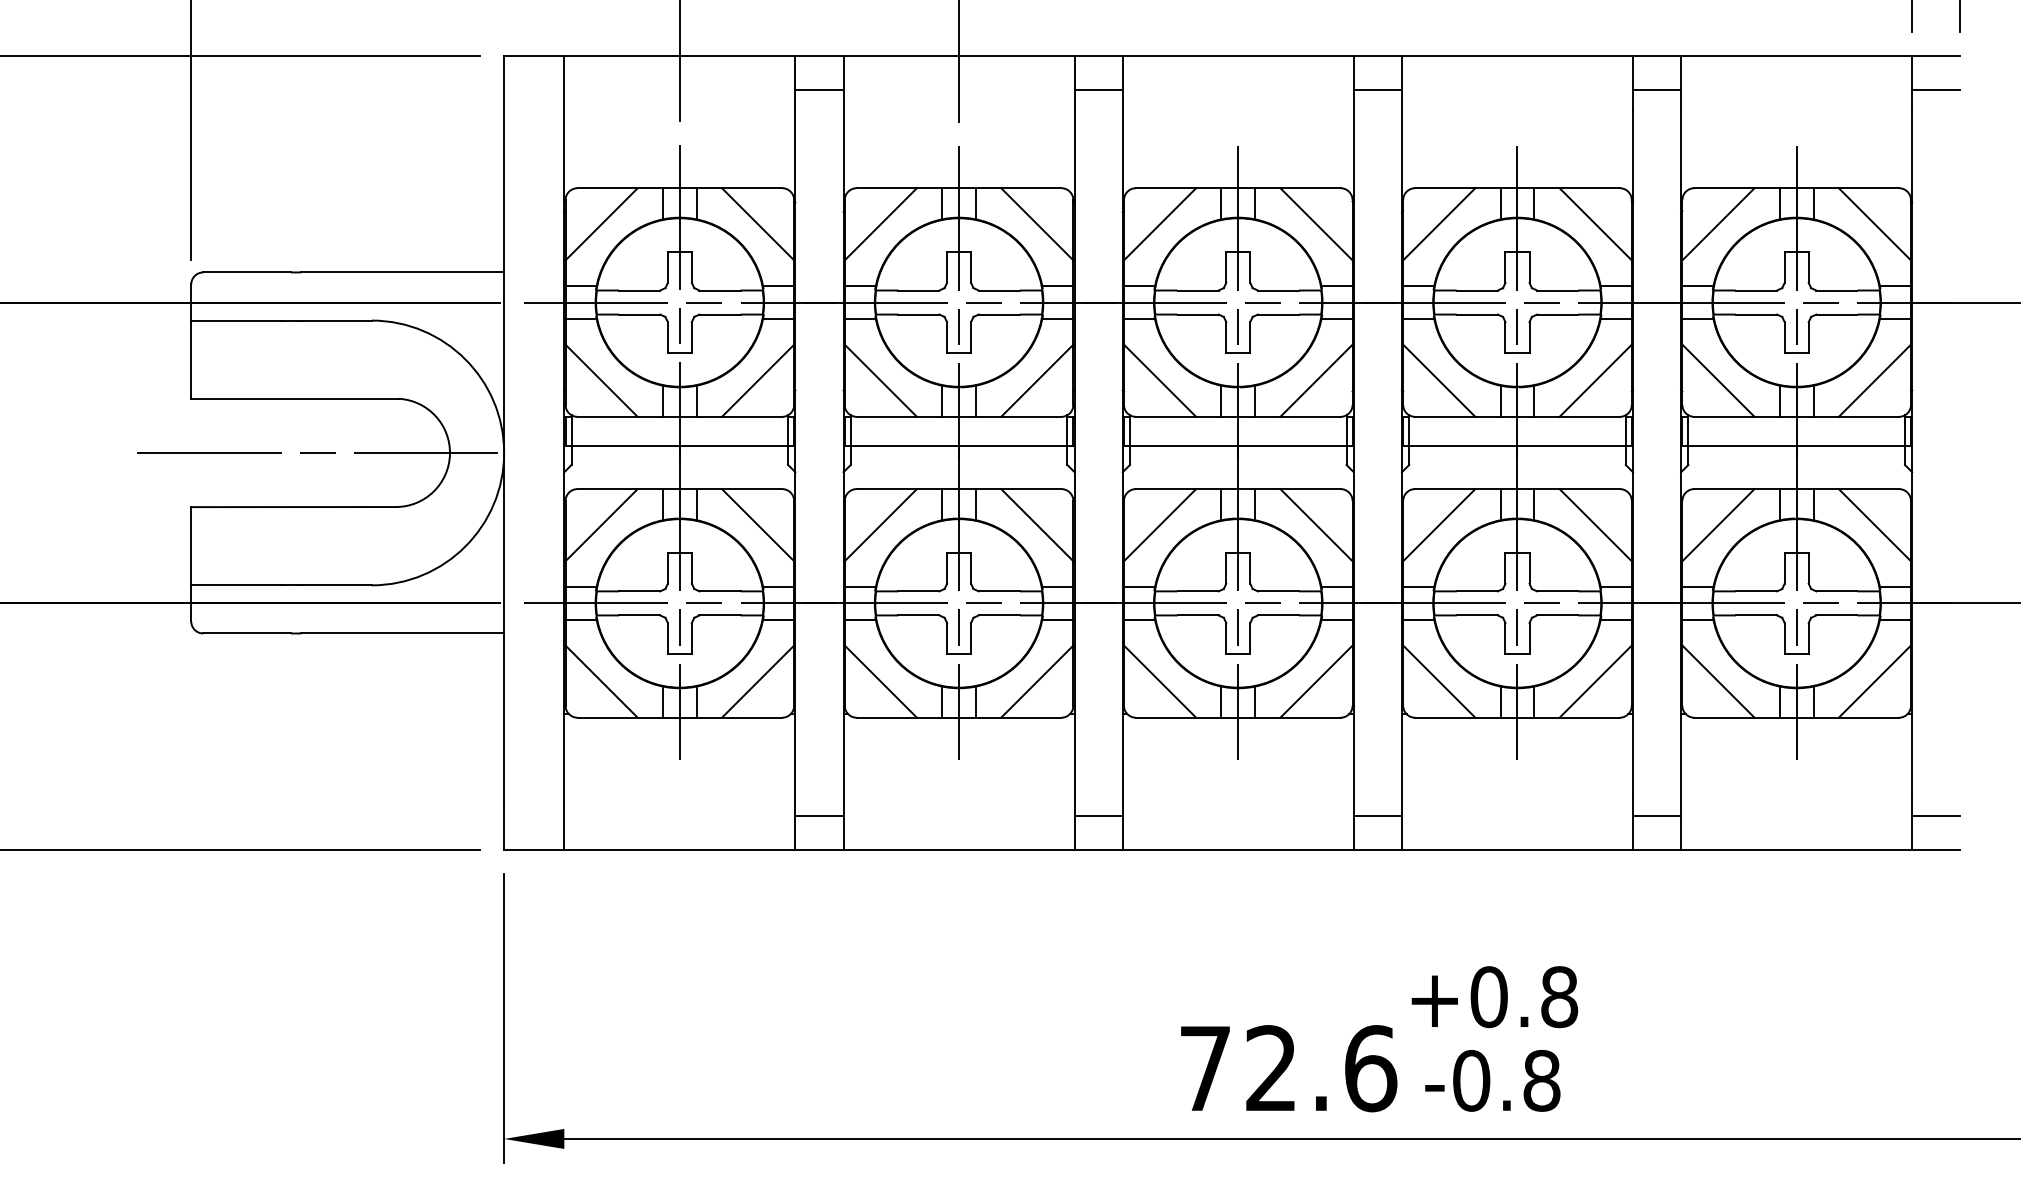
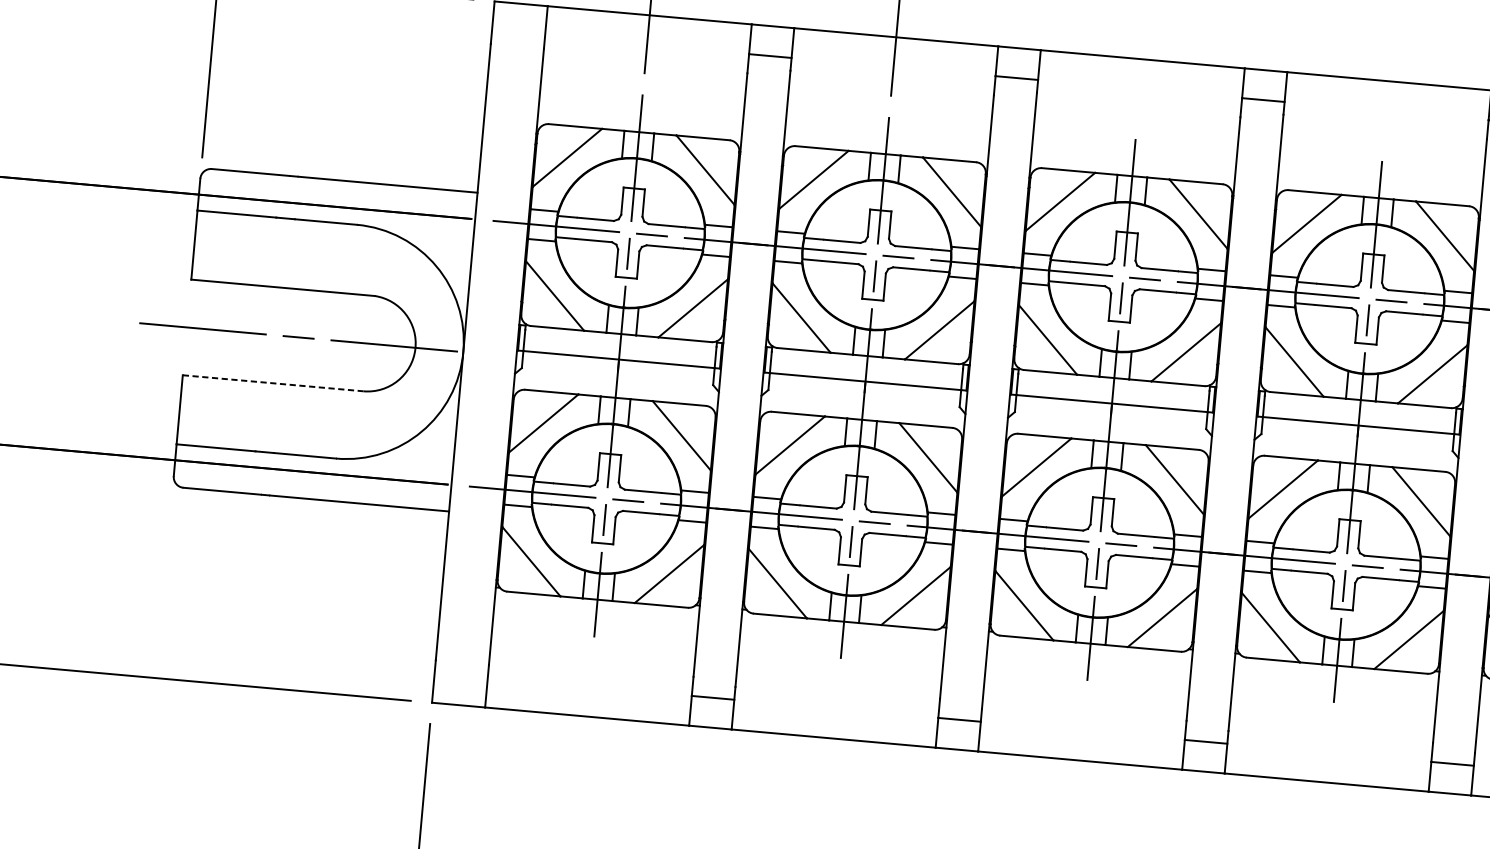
line: (294, 507) -> (273, 383), solid -> dashed

